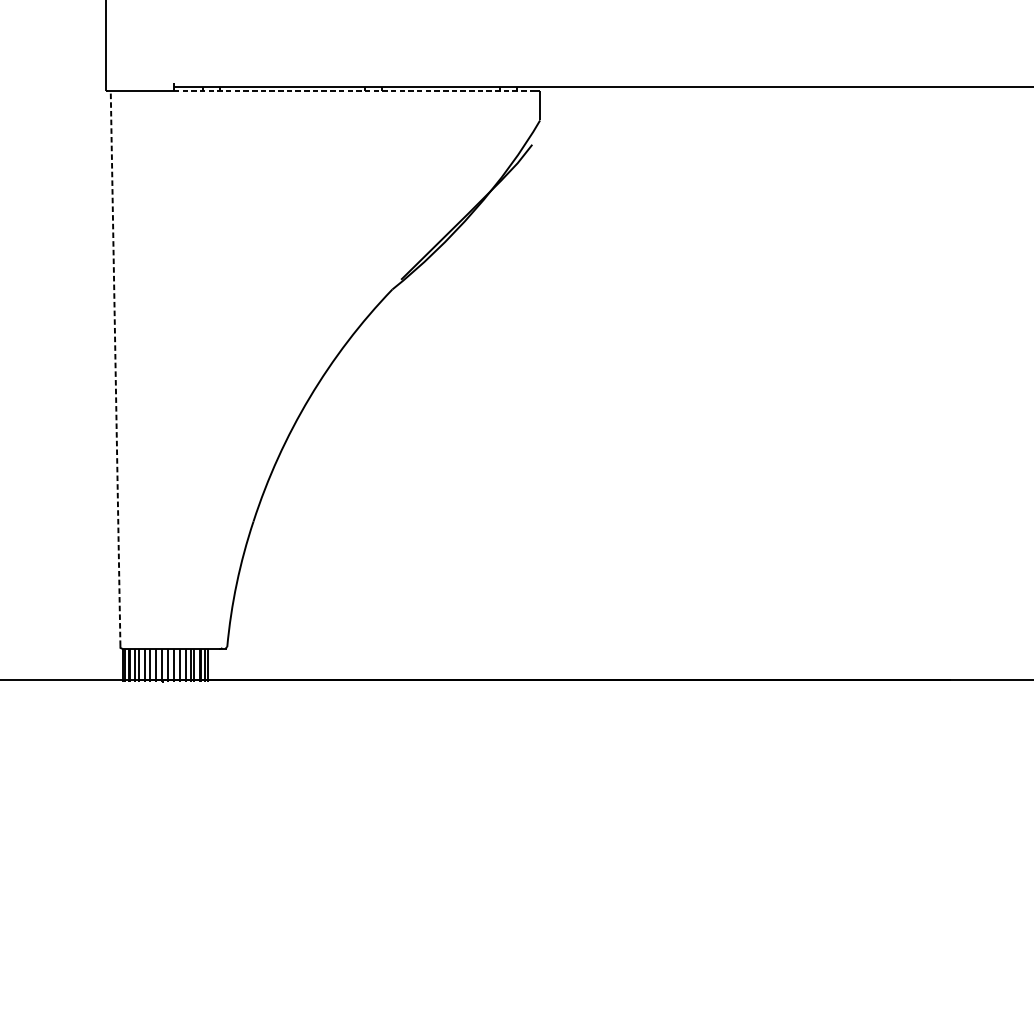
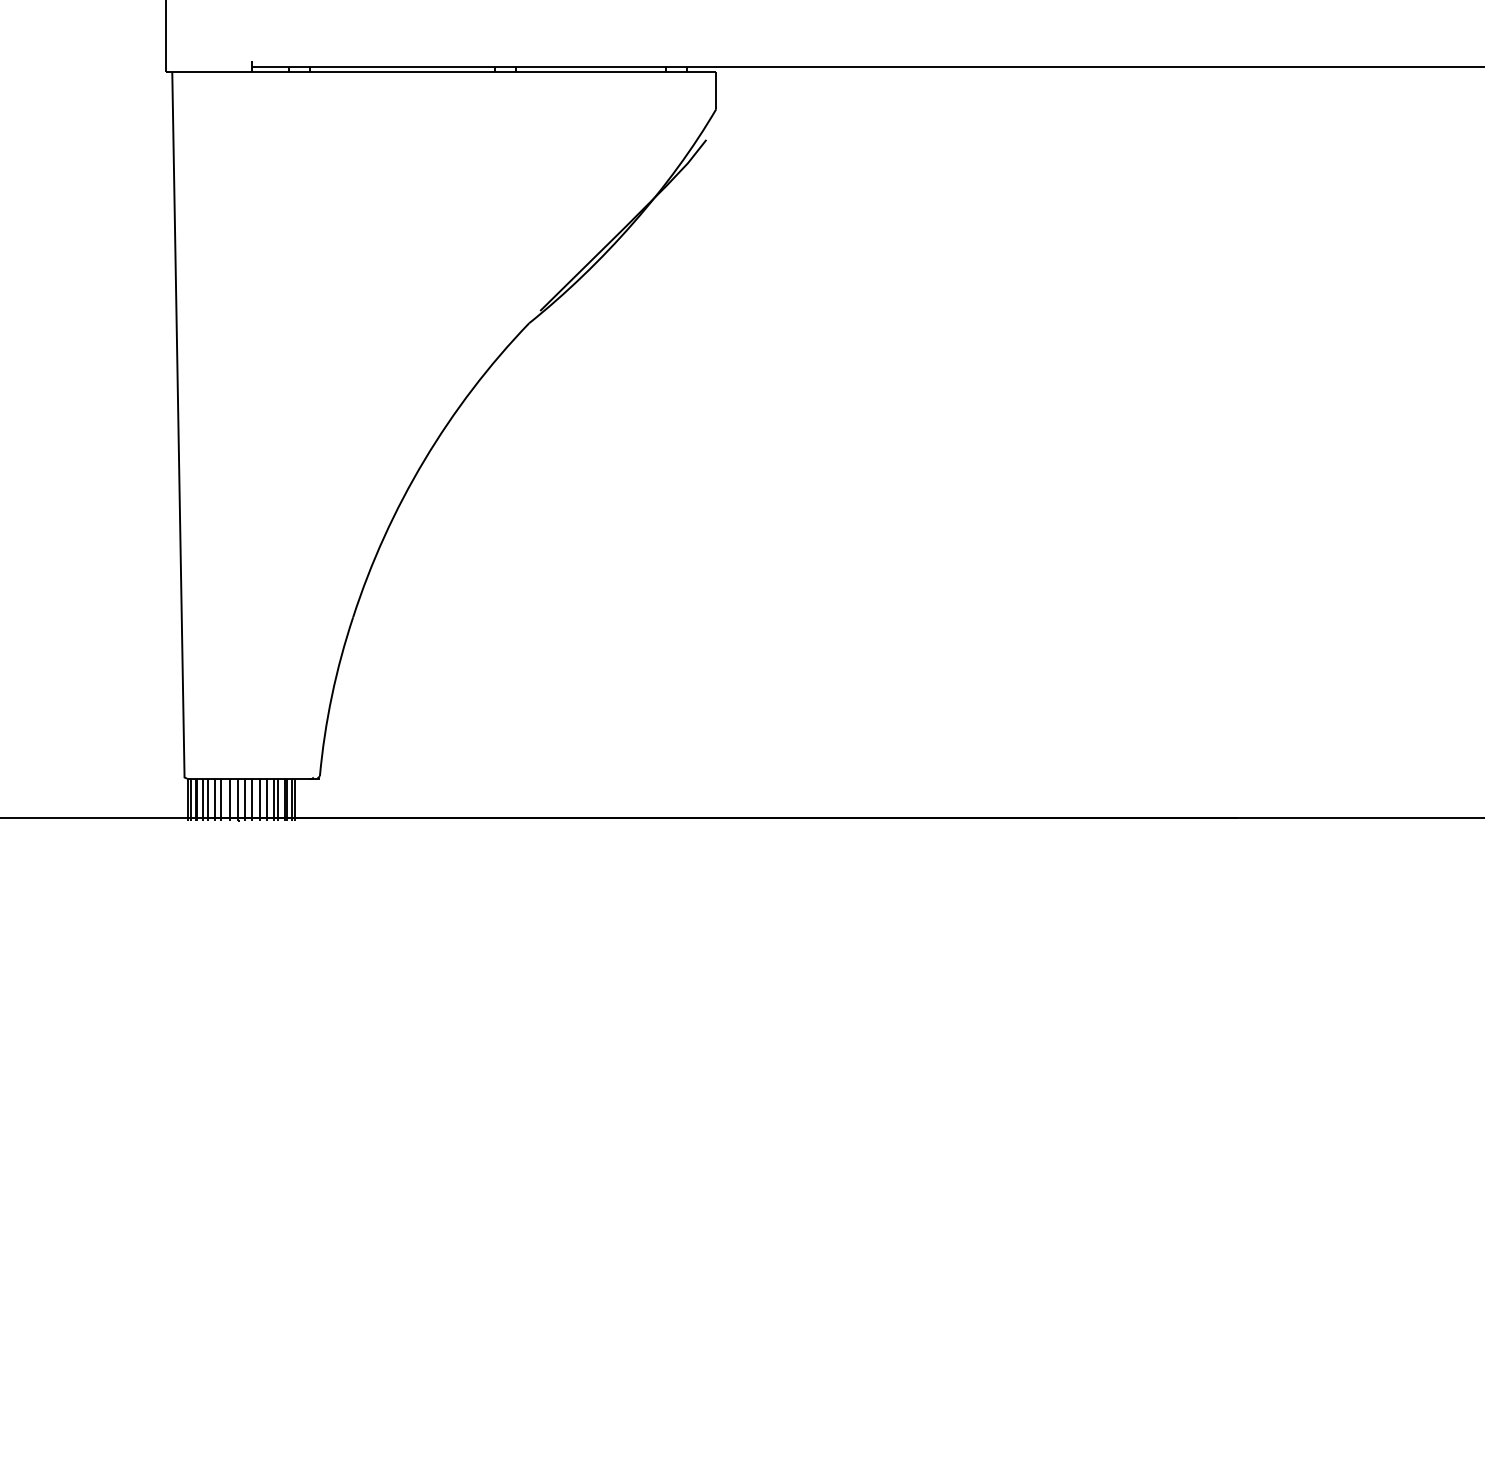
line: (353, 91) -> (479, 72), dashed -> solid
line: (115, 368) -> (178, 423), dashed -> solid

